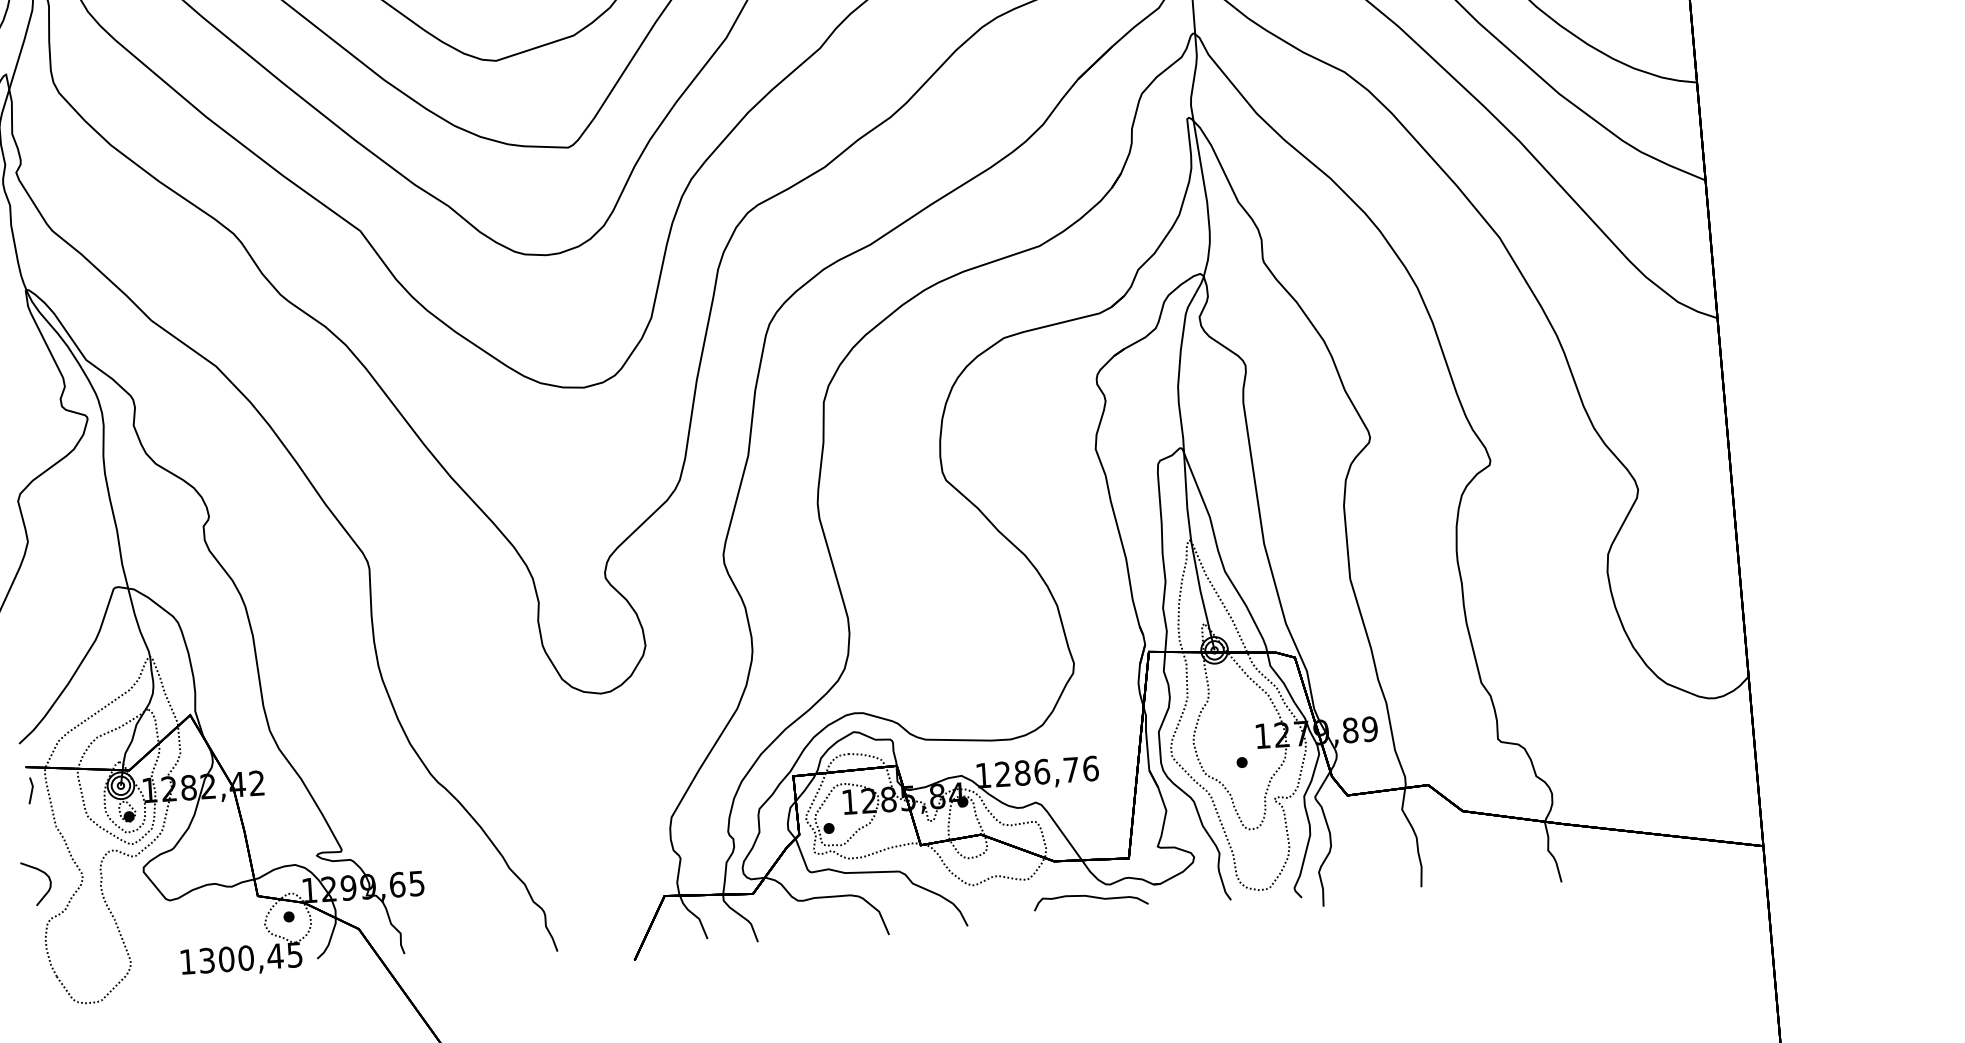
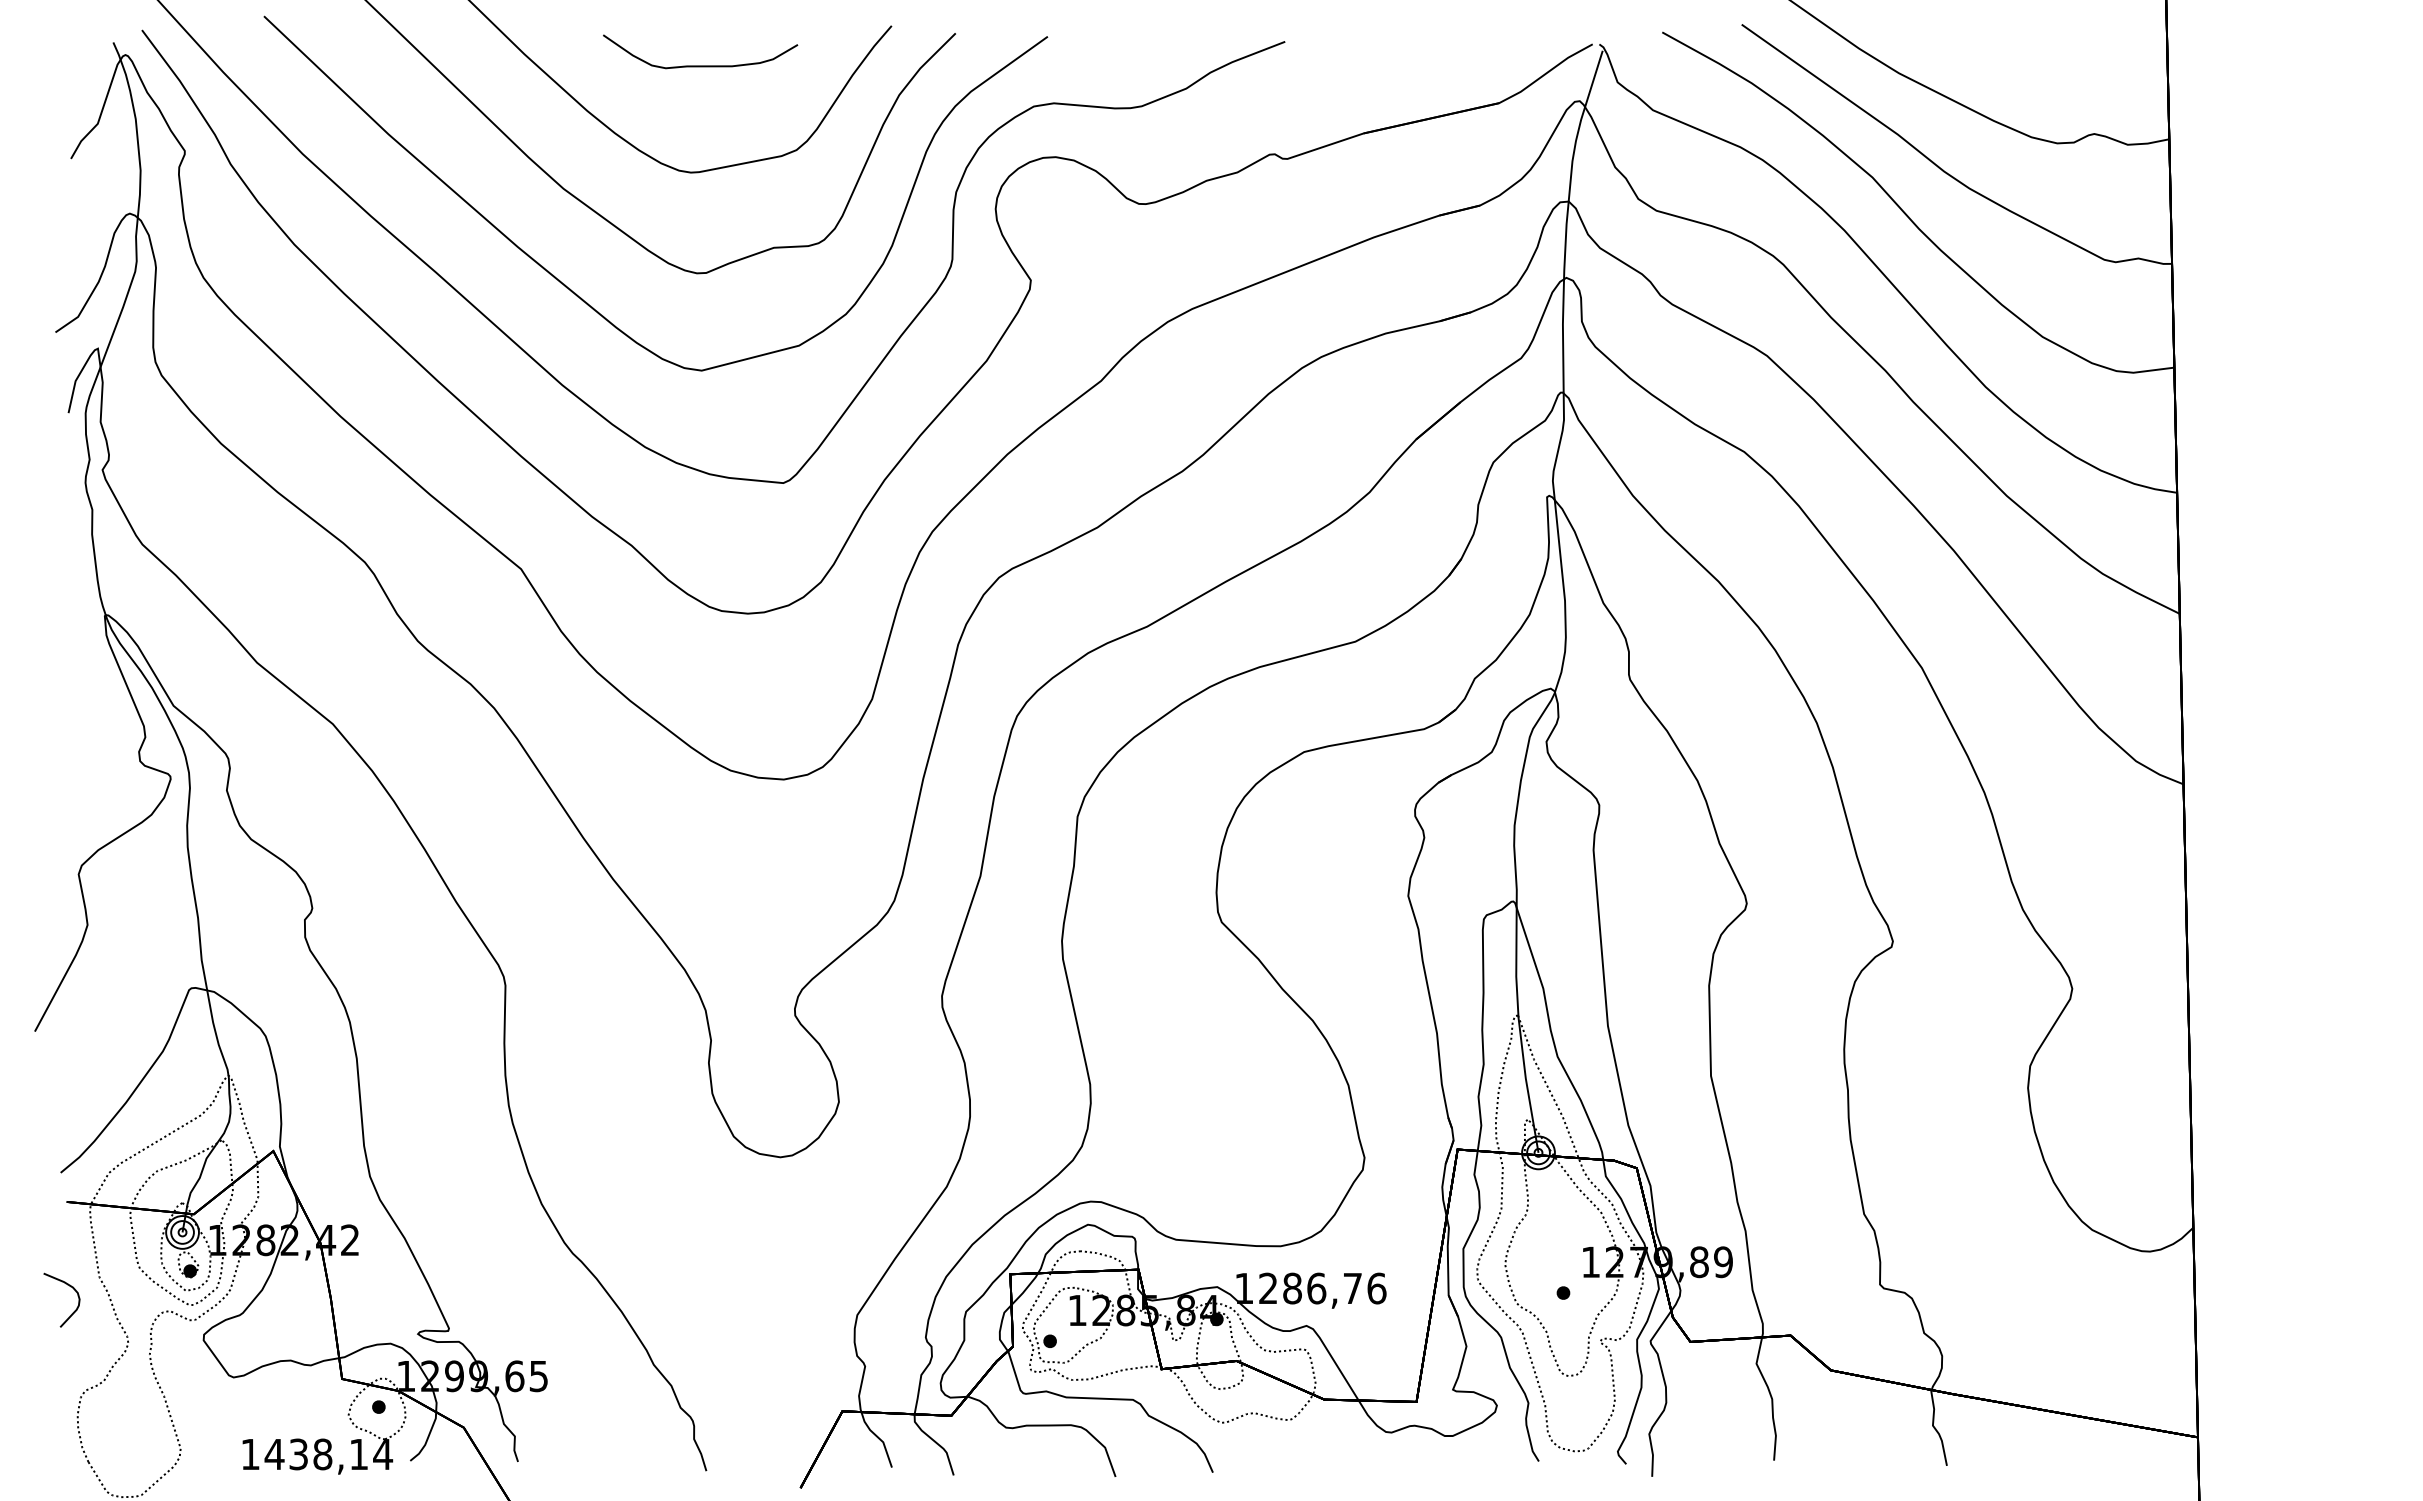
line: (30, 790) -> (71, 1231), removed
curve: (42, 872) -> (70, 1287), moved
curve: (1091, 897) -> (1367, 1447), removed
text: (250, 957) -> (328, 1454), 1300,45 -> 1438,14

